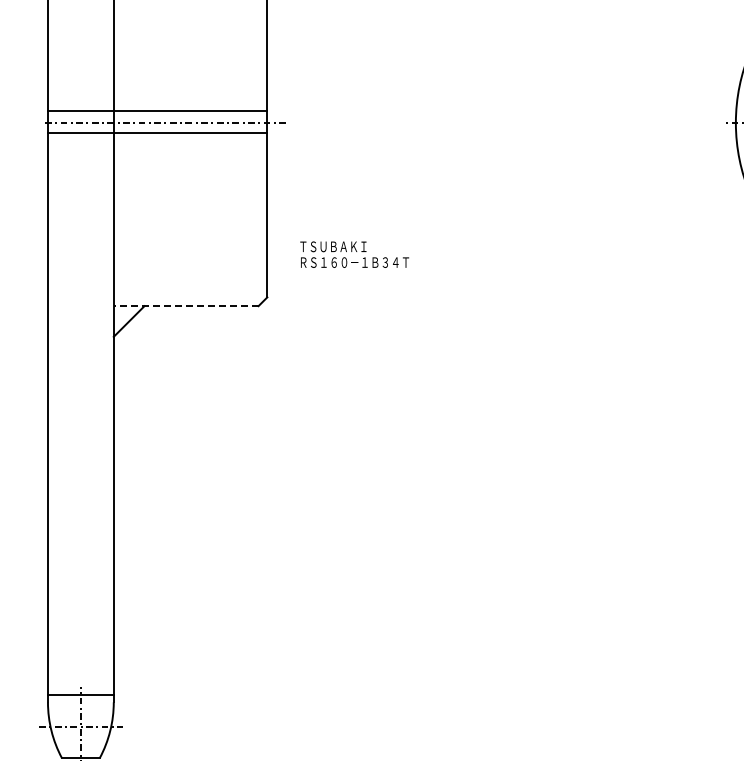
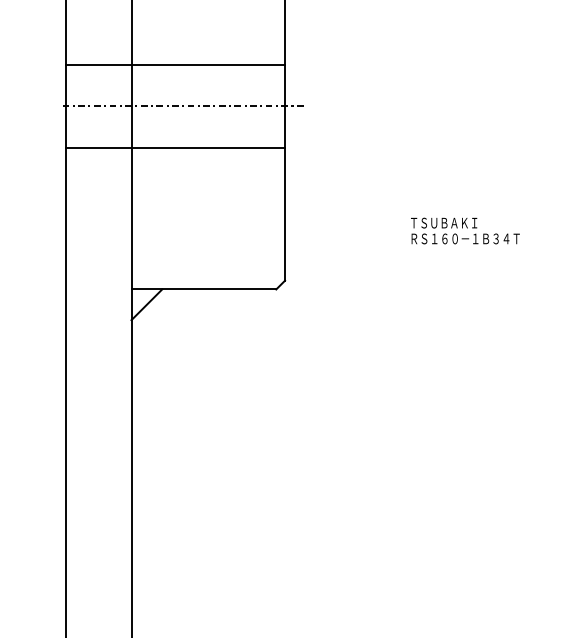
line: (157, 111) -> (175, 64), moved
line: (157, 132) -> (175, 147), moved
text: (354, 254) -> (465, 230), moved
line: (185, 306) -> (203, 289), dashed -> solid

